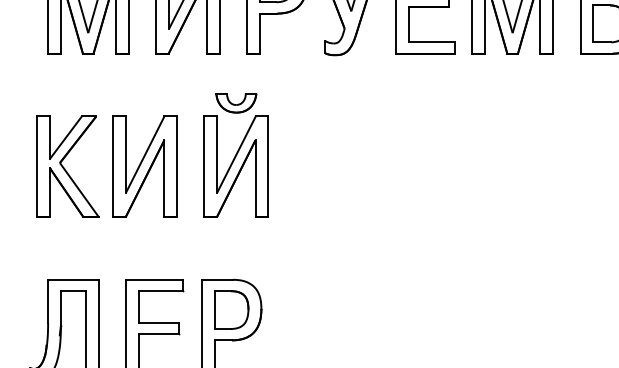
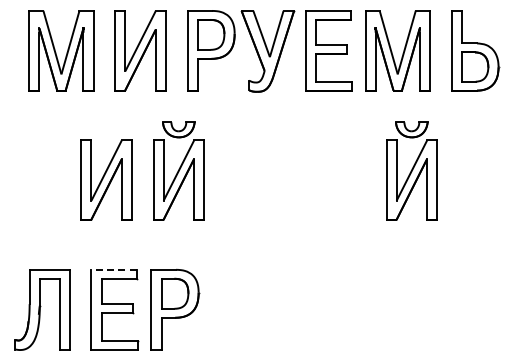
part: (530, 154) -> (411, 170), added
part: (68, 165) -> (45, 179), removed
line: (153, 279) -> (113, 269), solid -> dashed

